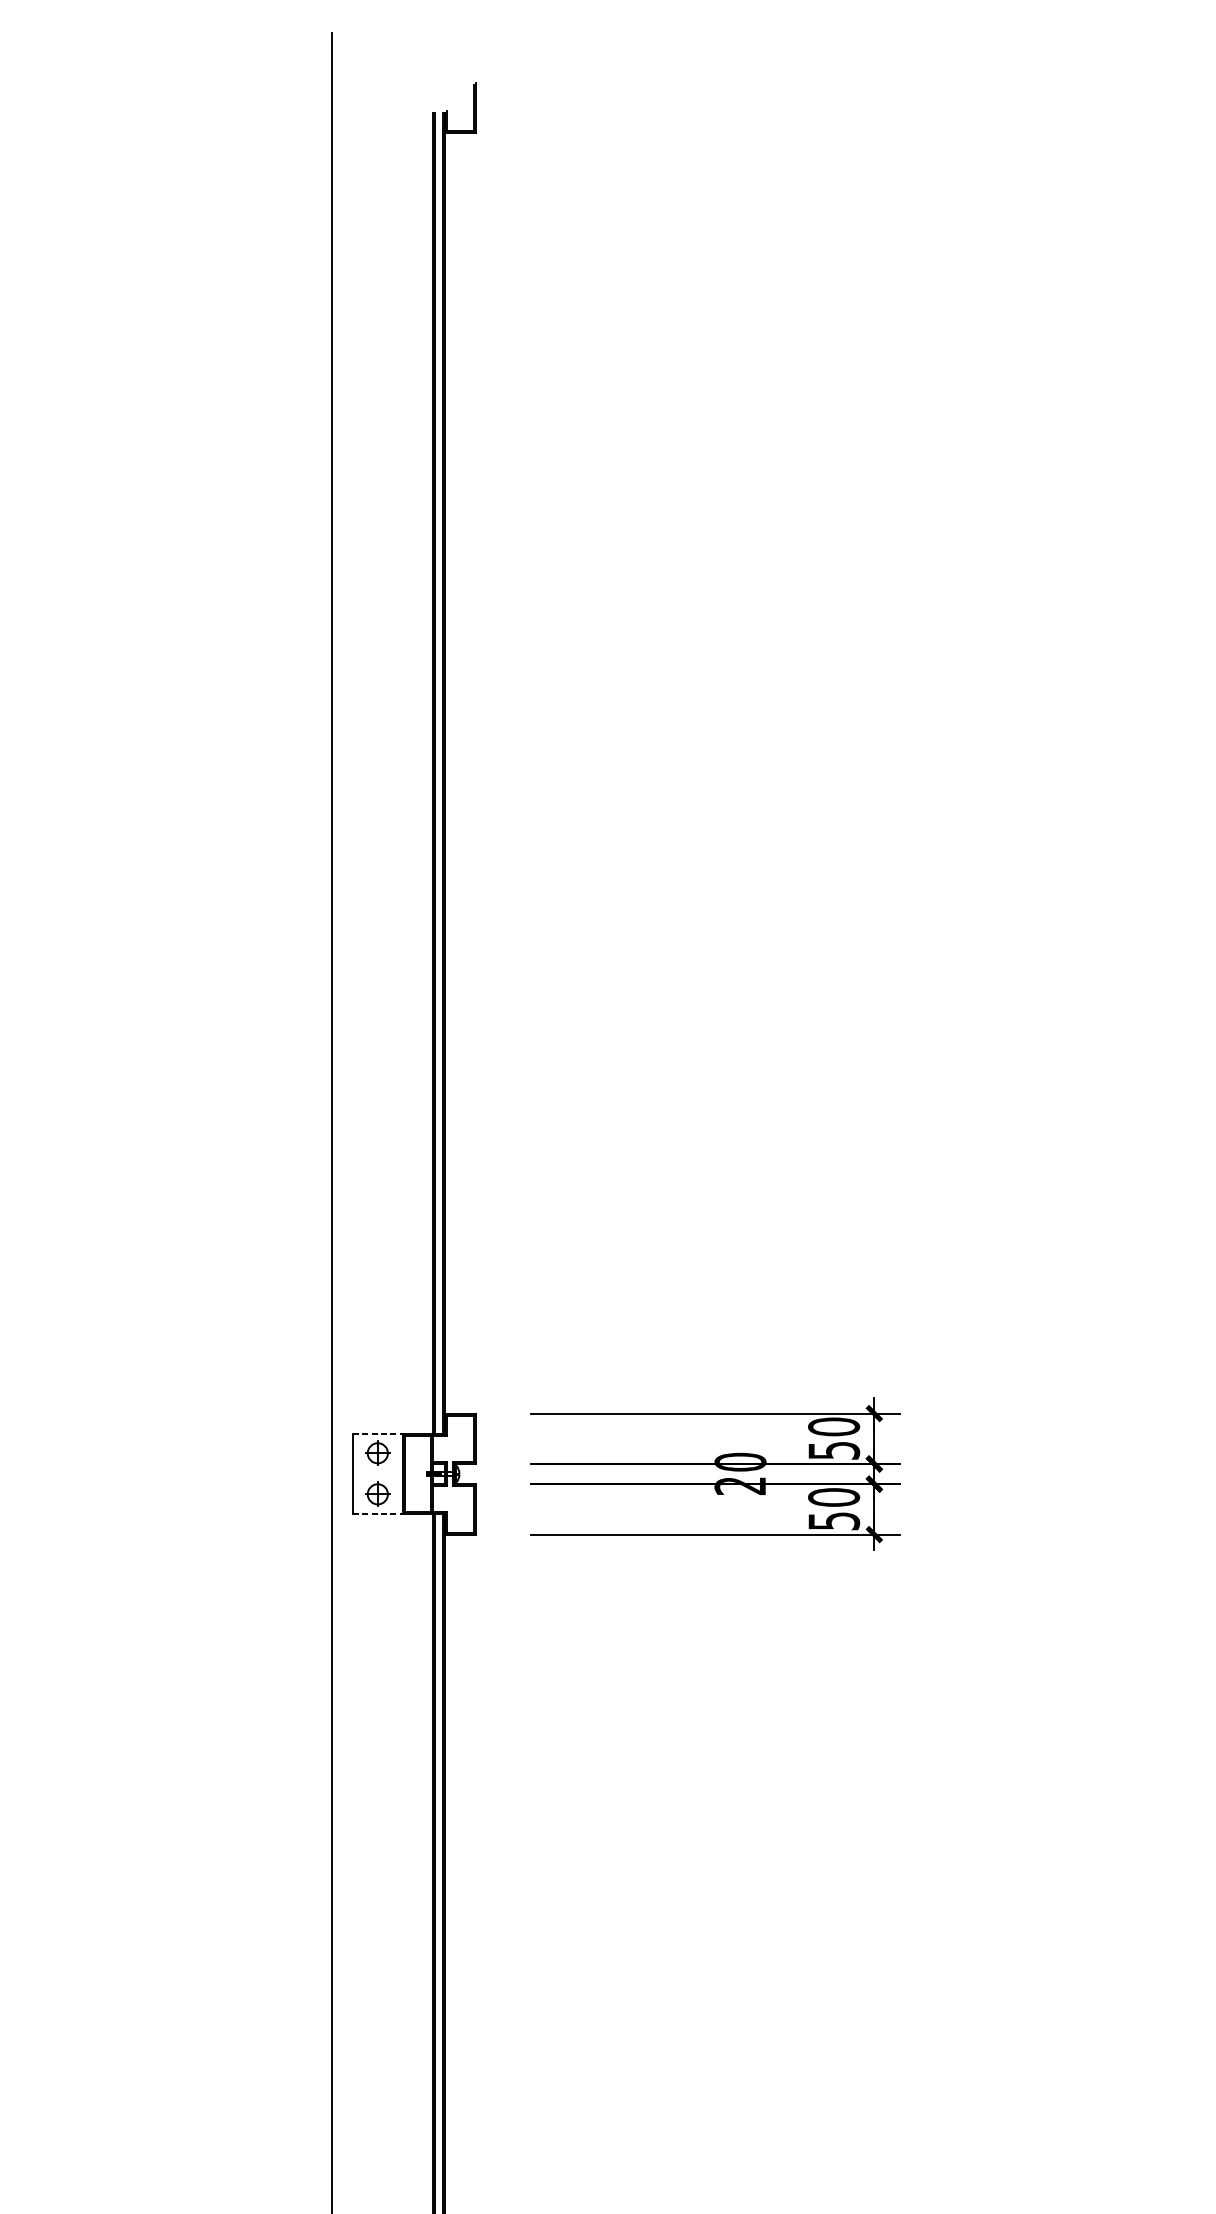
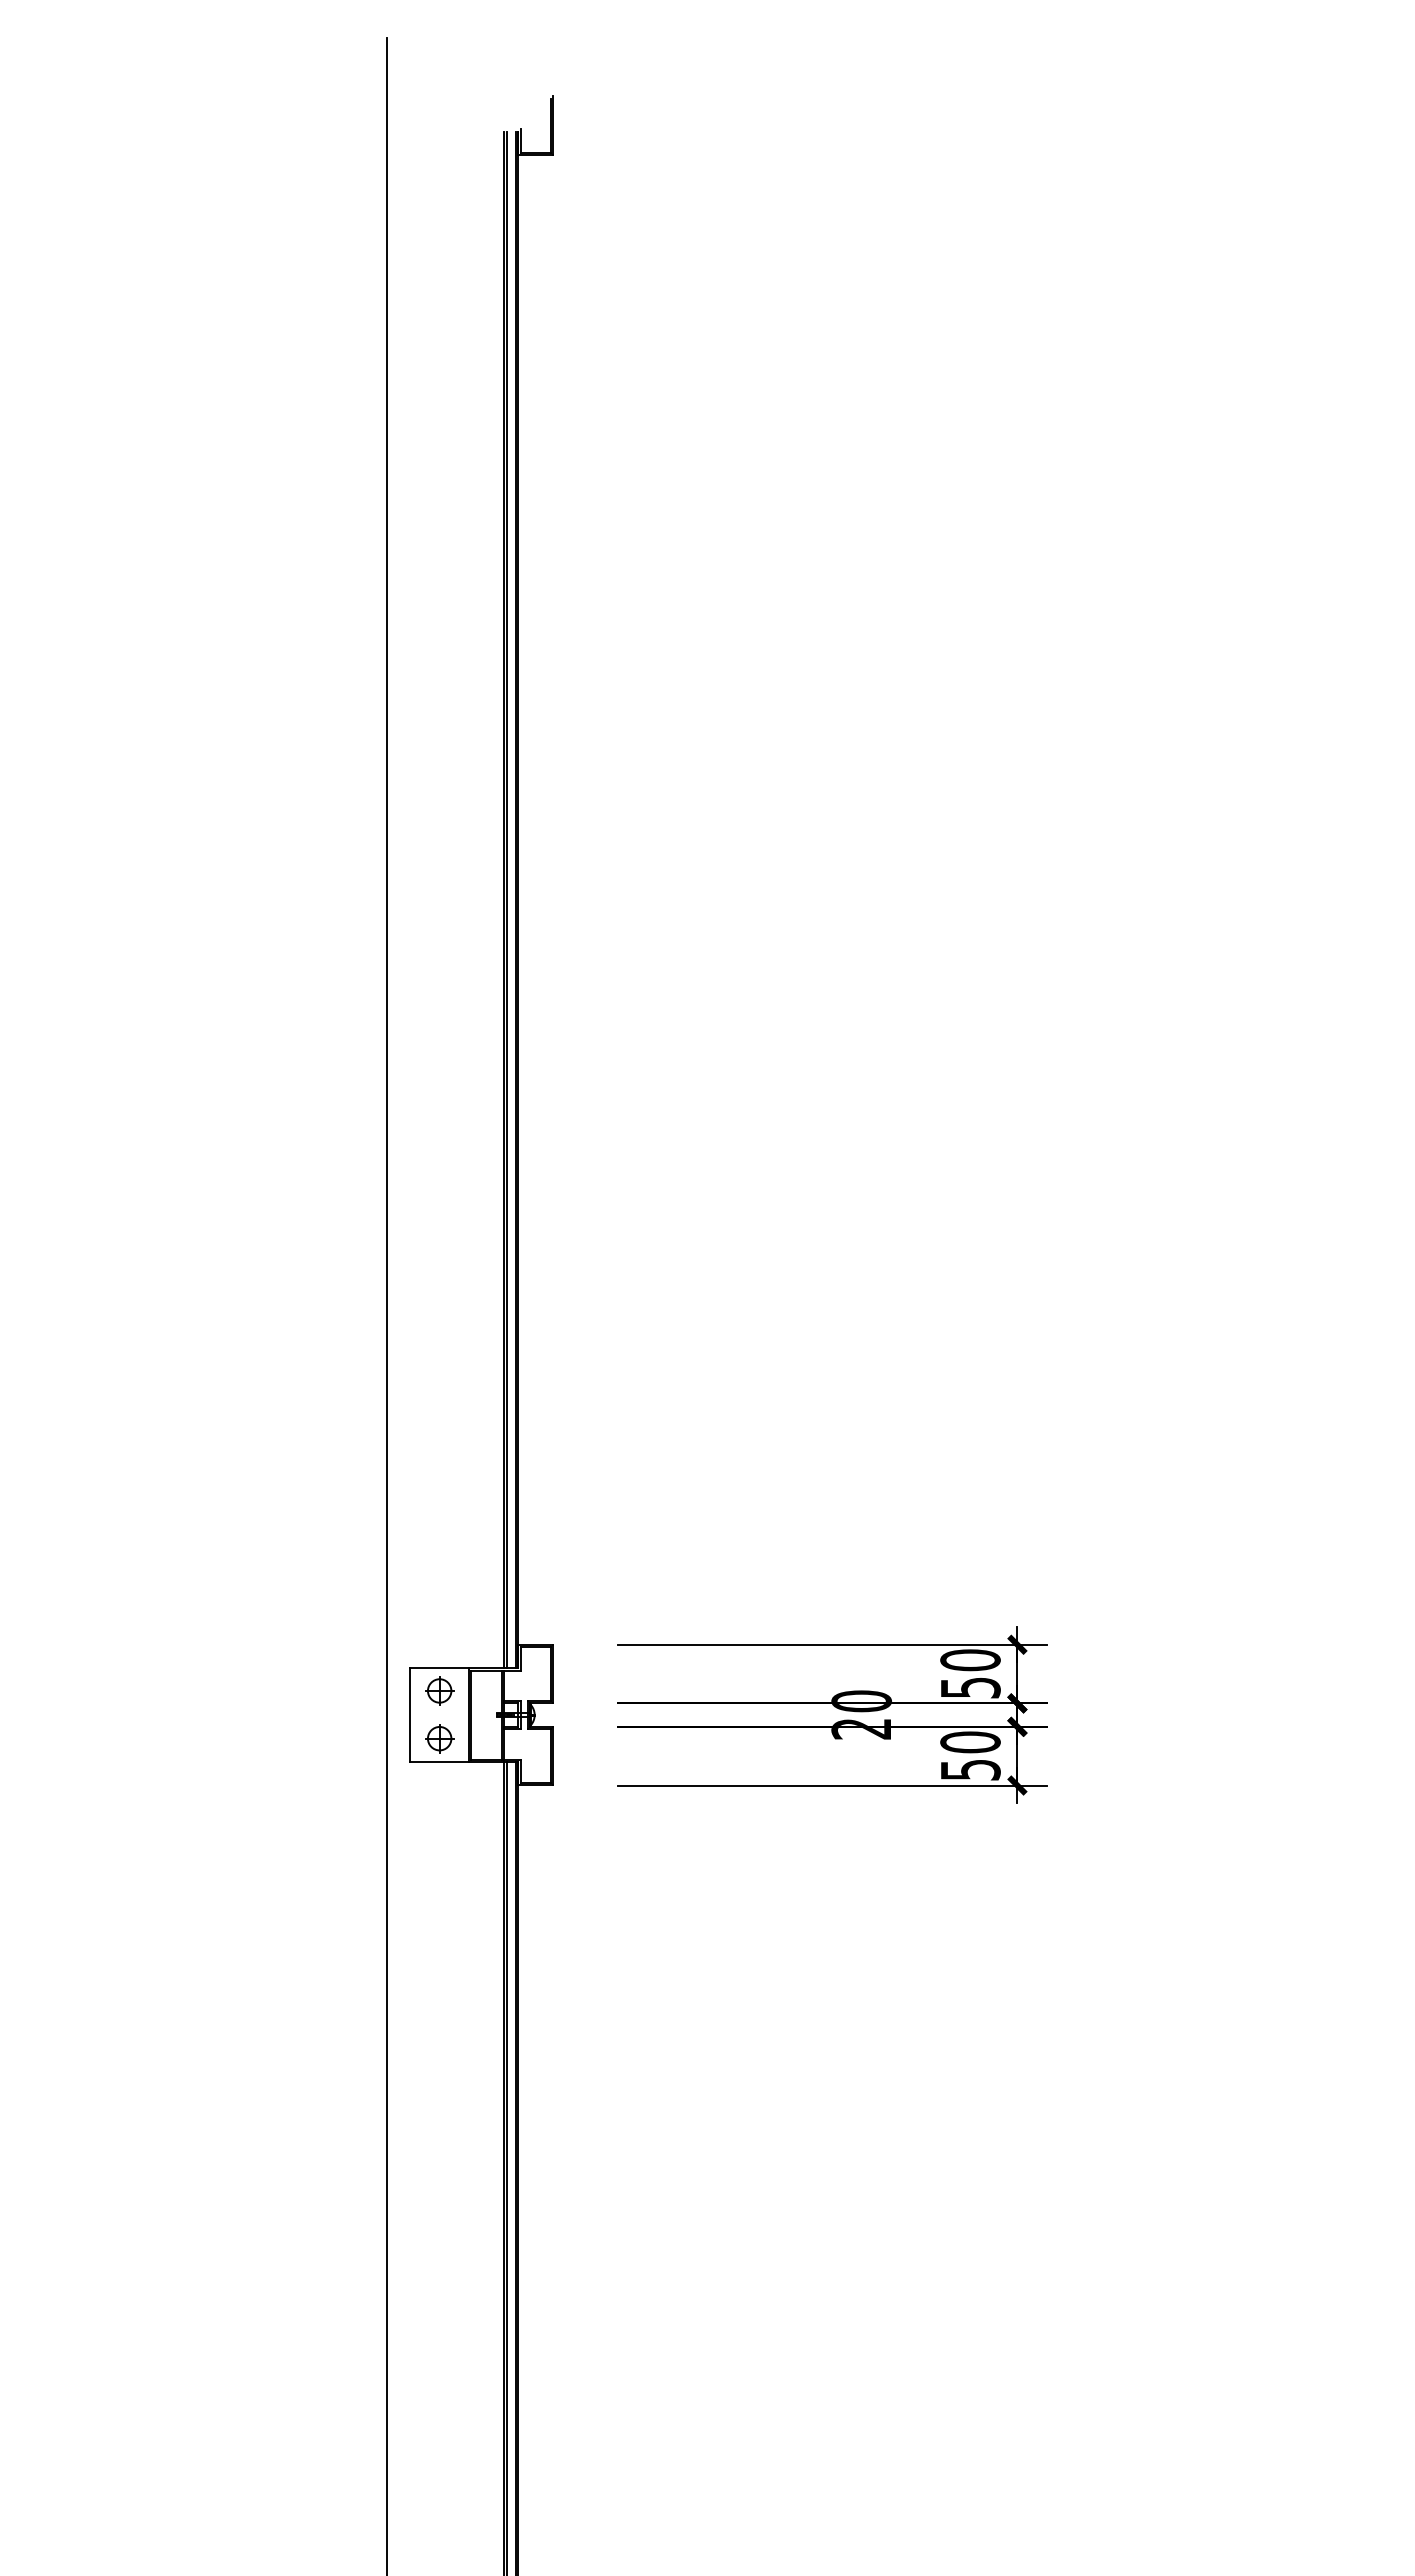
line: (378, 1434) -> (440, 1668), dashed -> solid
line: (378, 1514) -> (440, 1762), dashed -> solid

